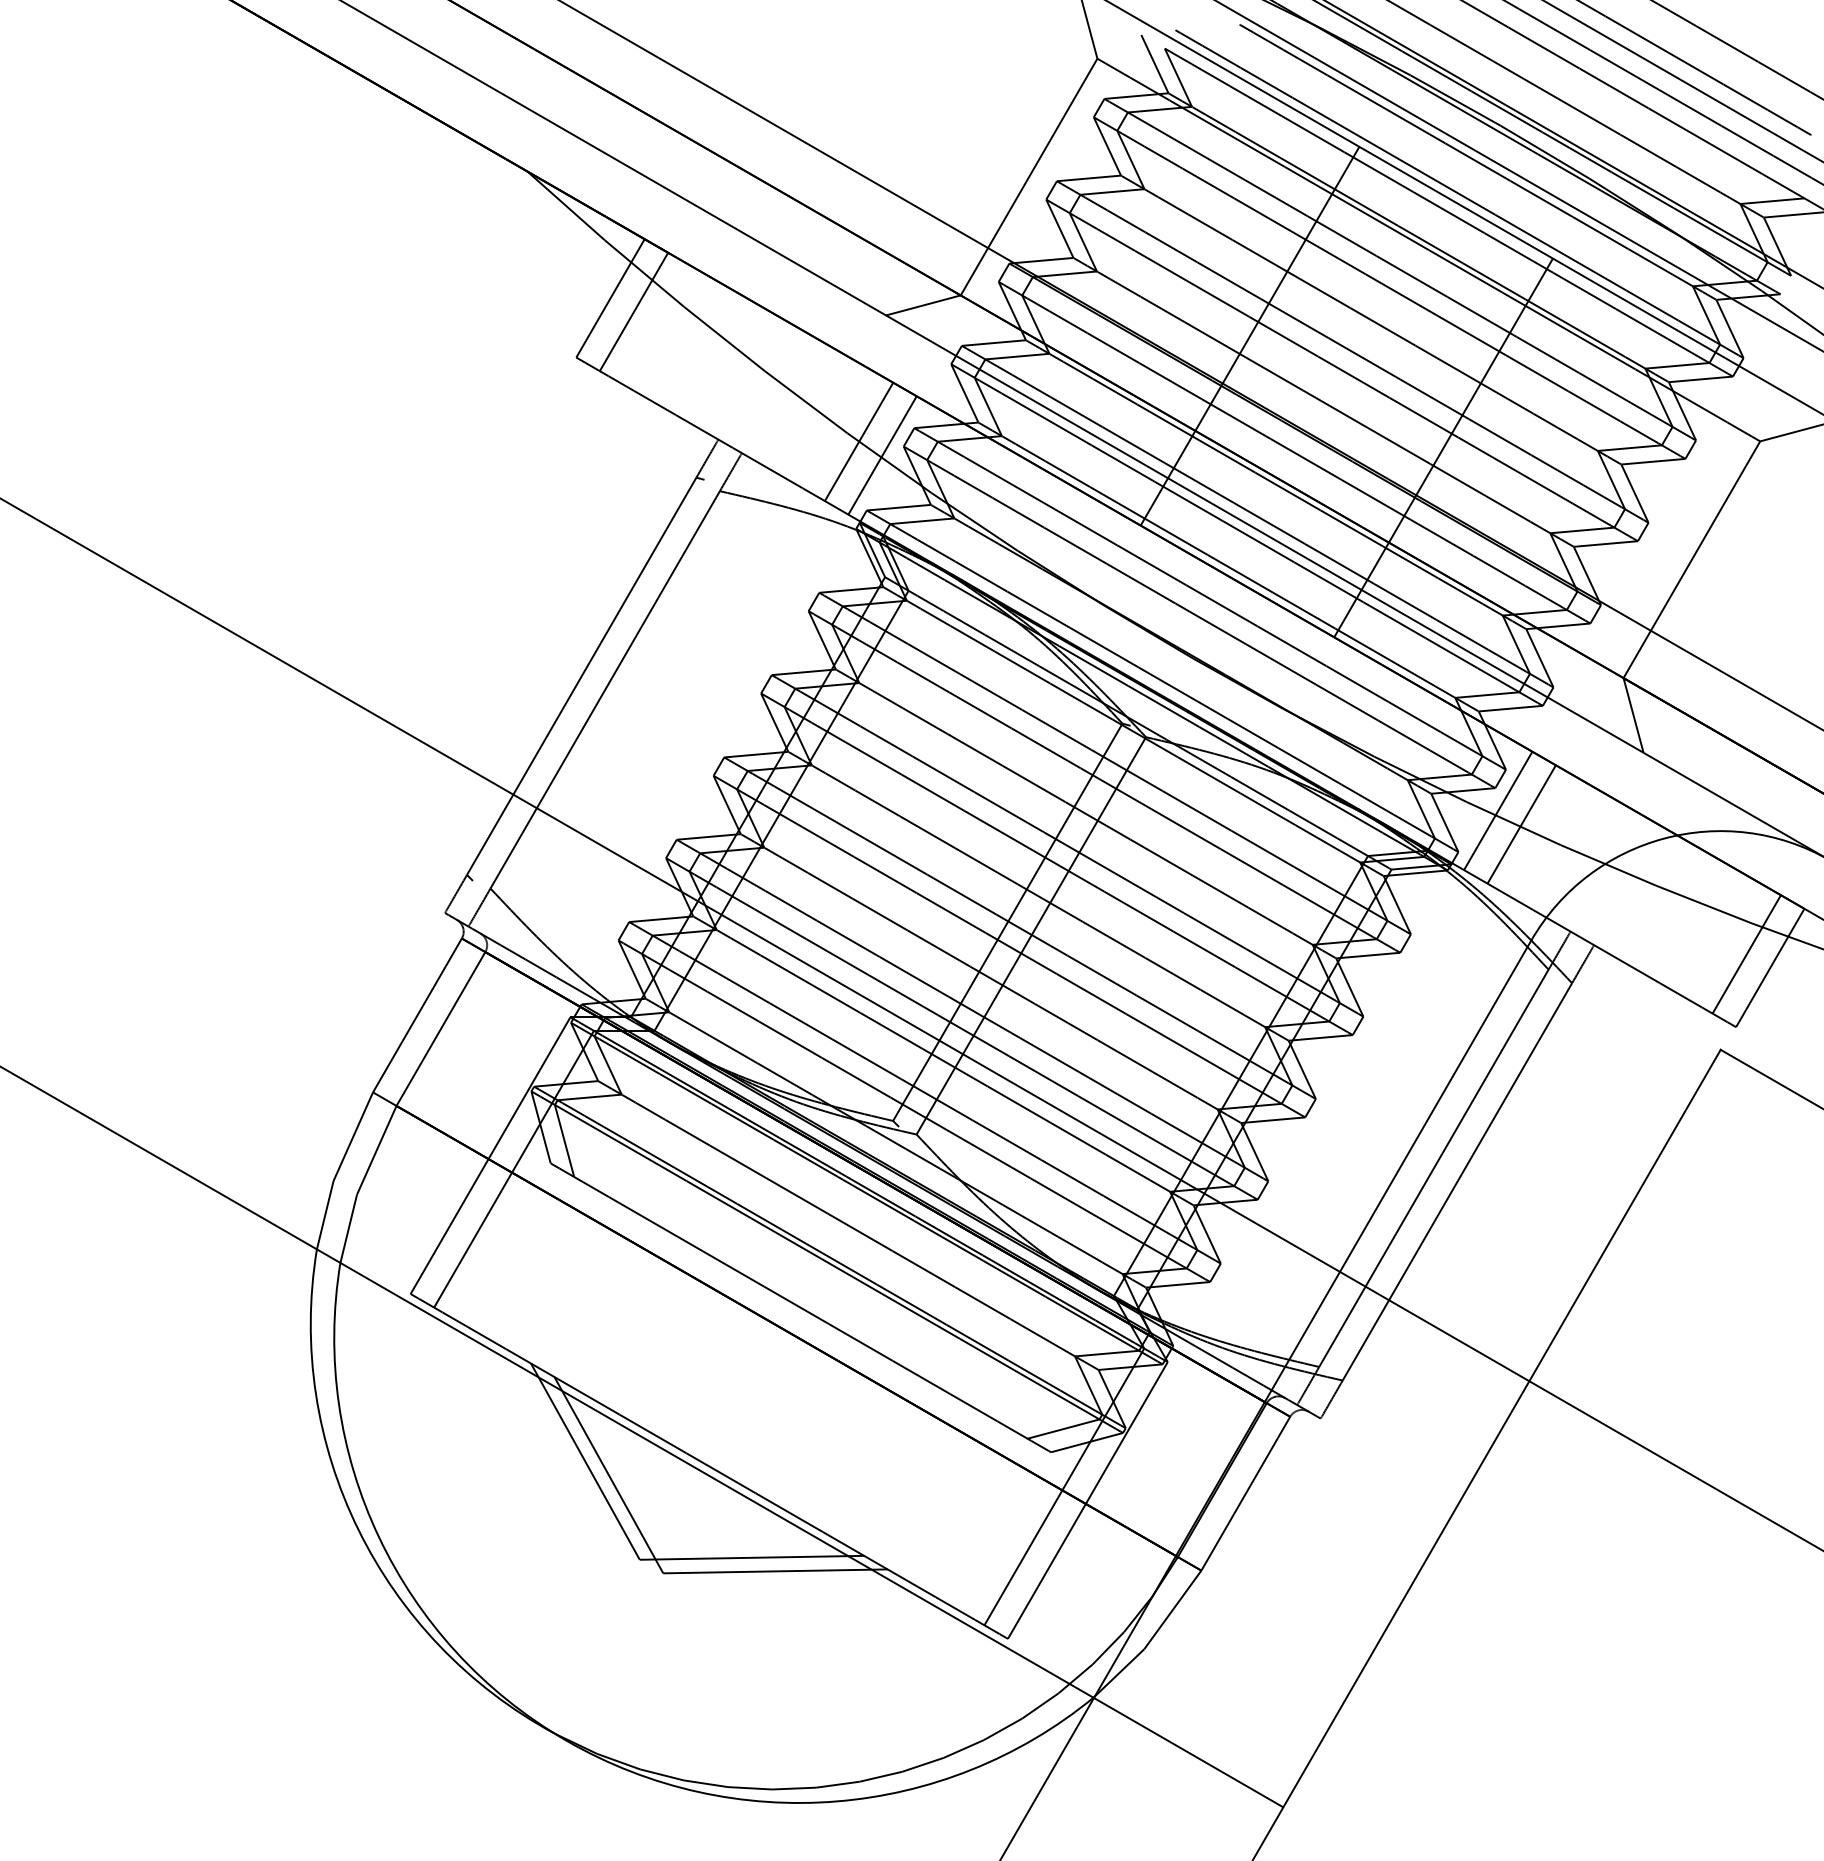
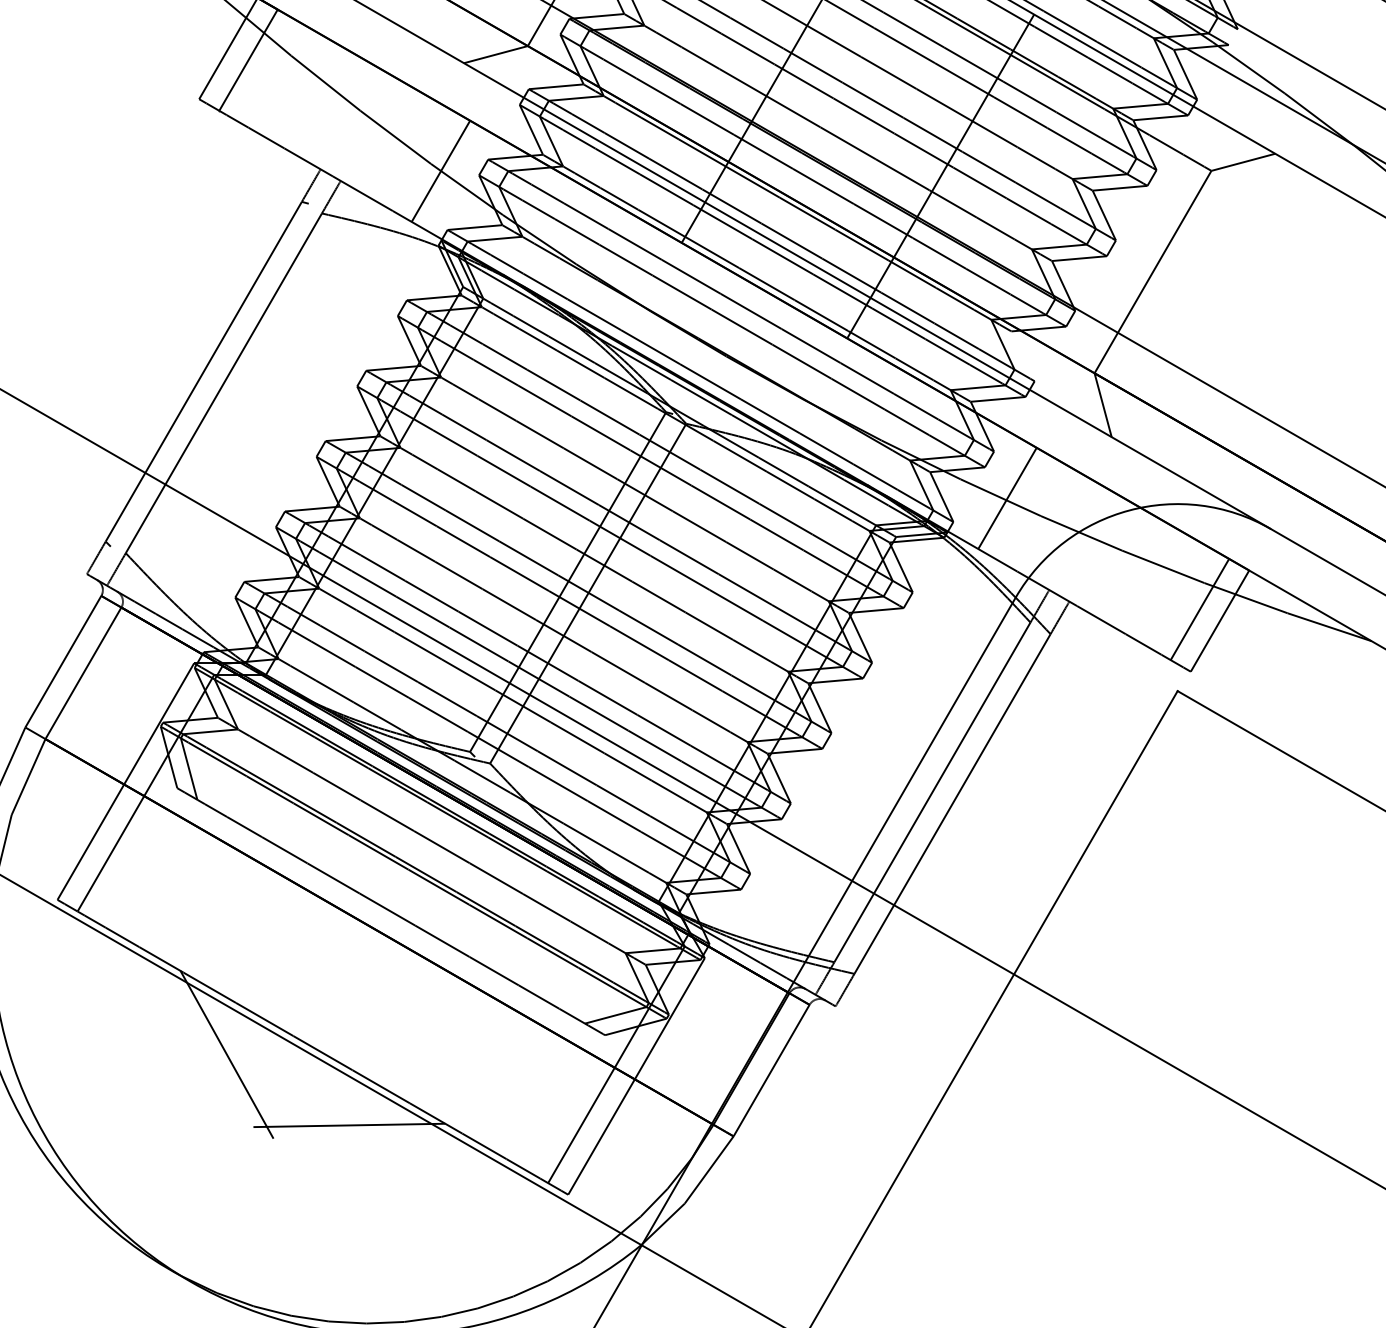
line: (882, 455) -> (460, 182), removed
line: (1539, 658) -> (1022, 356), removed
line: (1498, 810) -> (987, 486), removed
line: (584, 1461) -> (206, 1043), removed
line: (775, 1571) -> (369, 1137), removed

